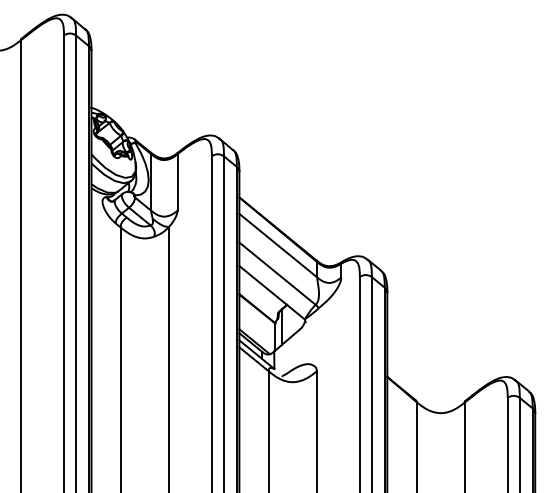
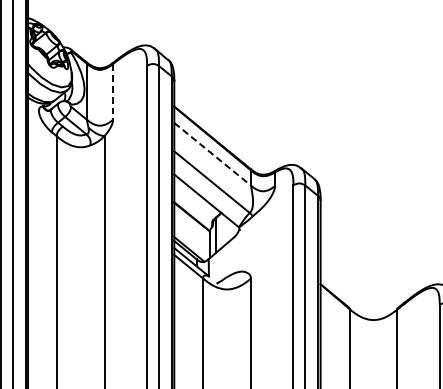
line: (177, 182) -> (113, 91), solid -> dashed
line: (278, 245) -> (212, 154), solid -> dashed

